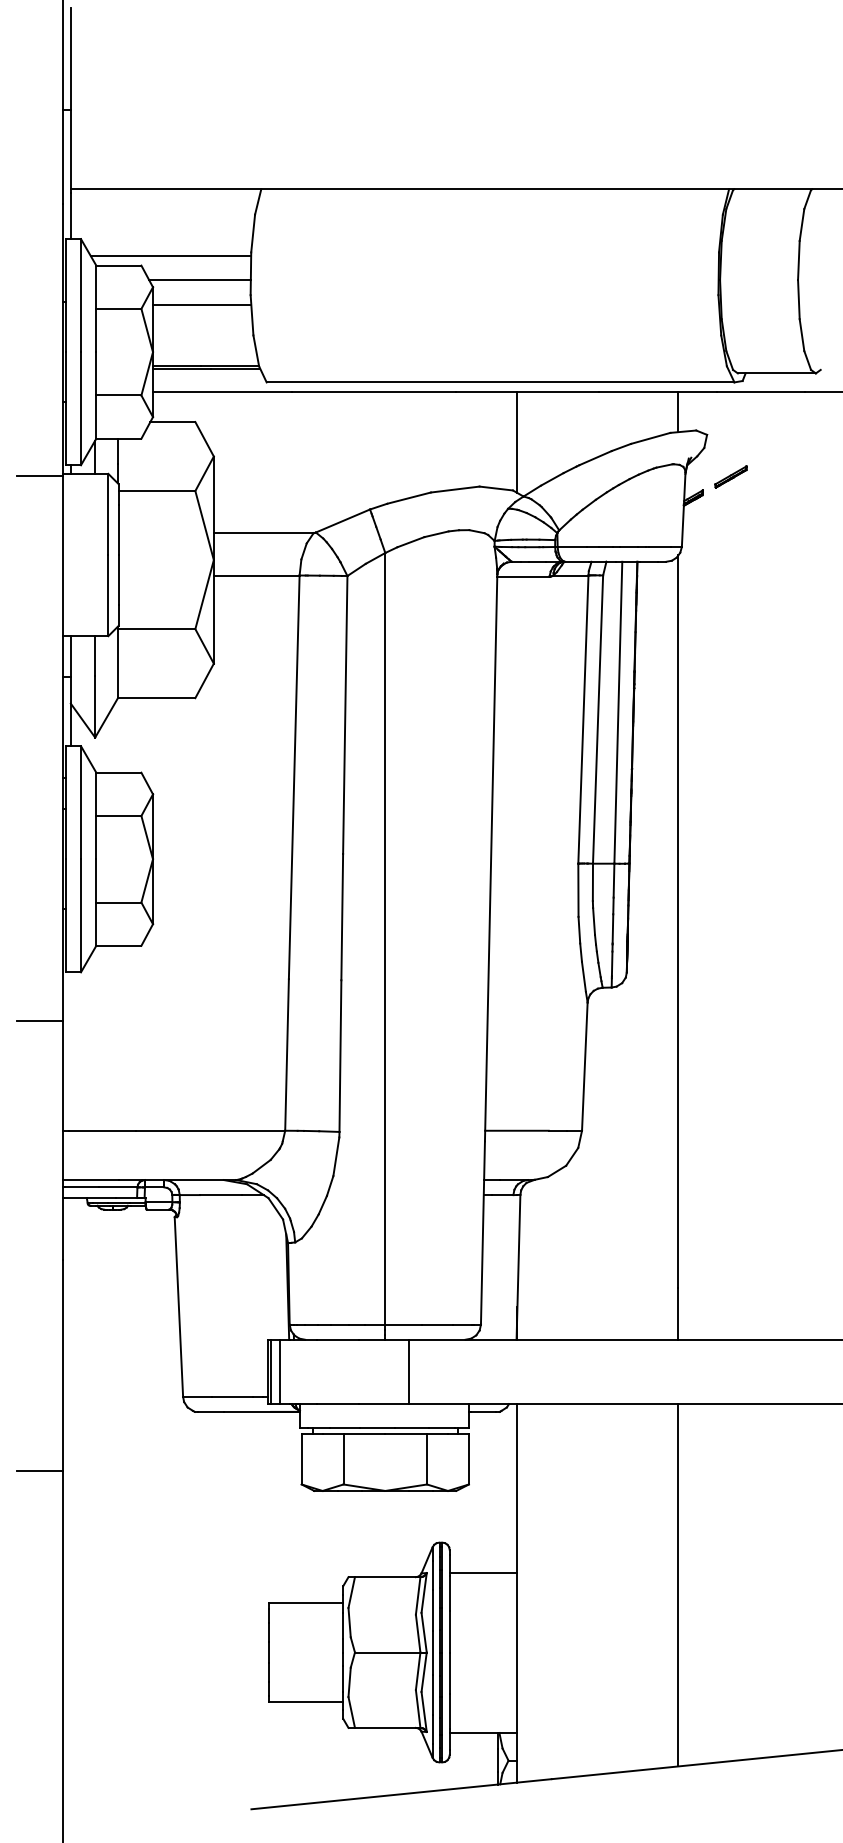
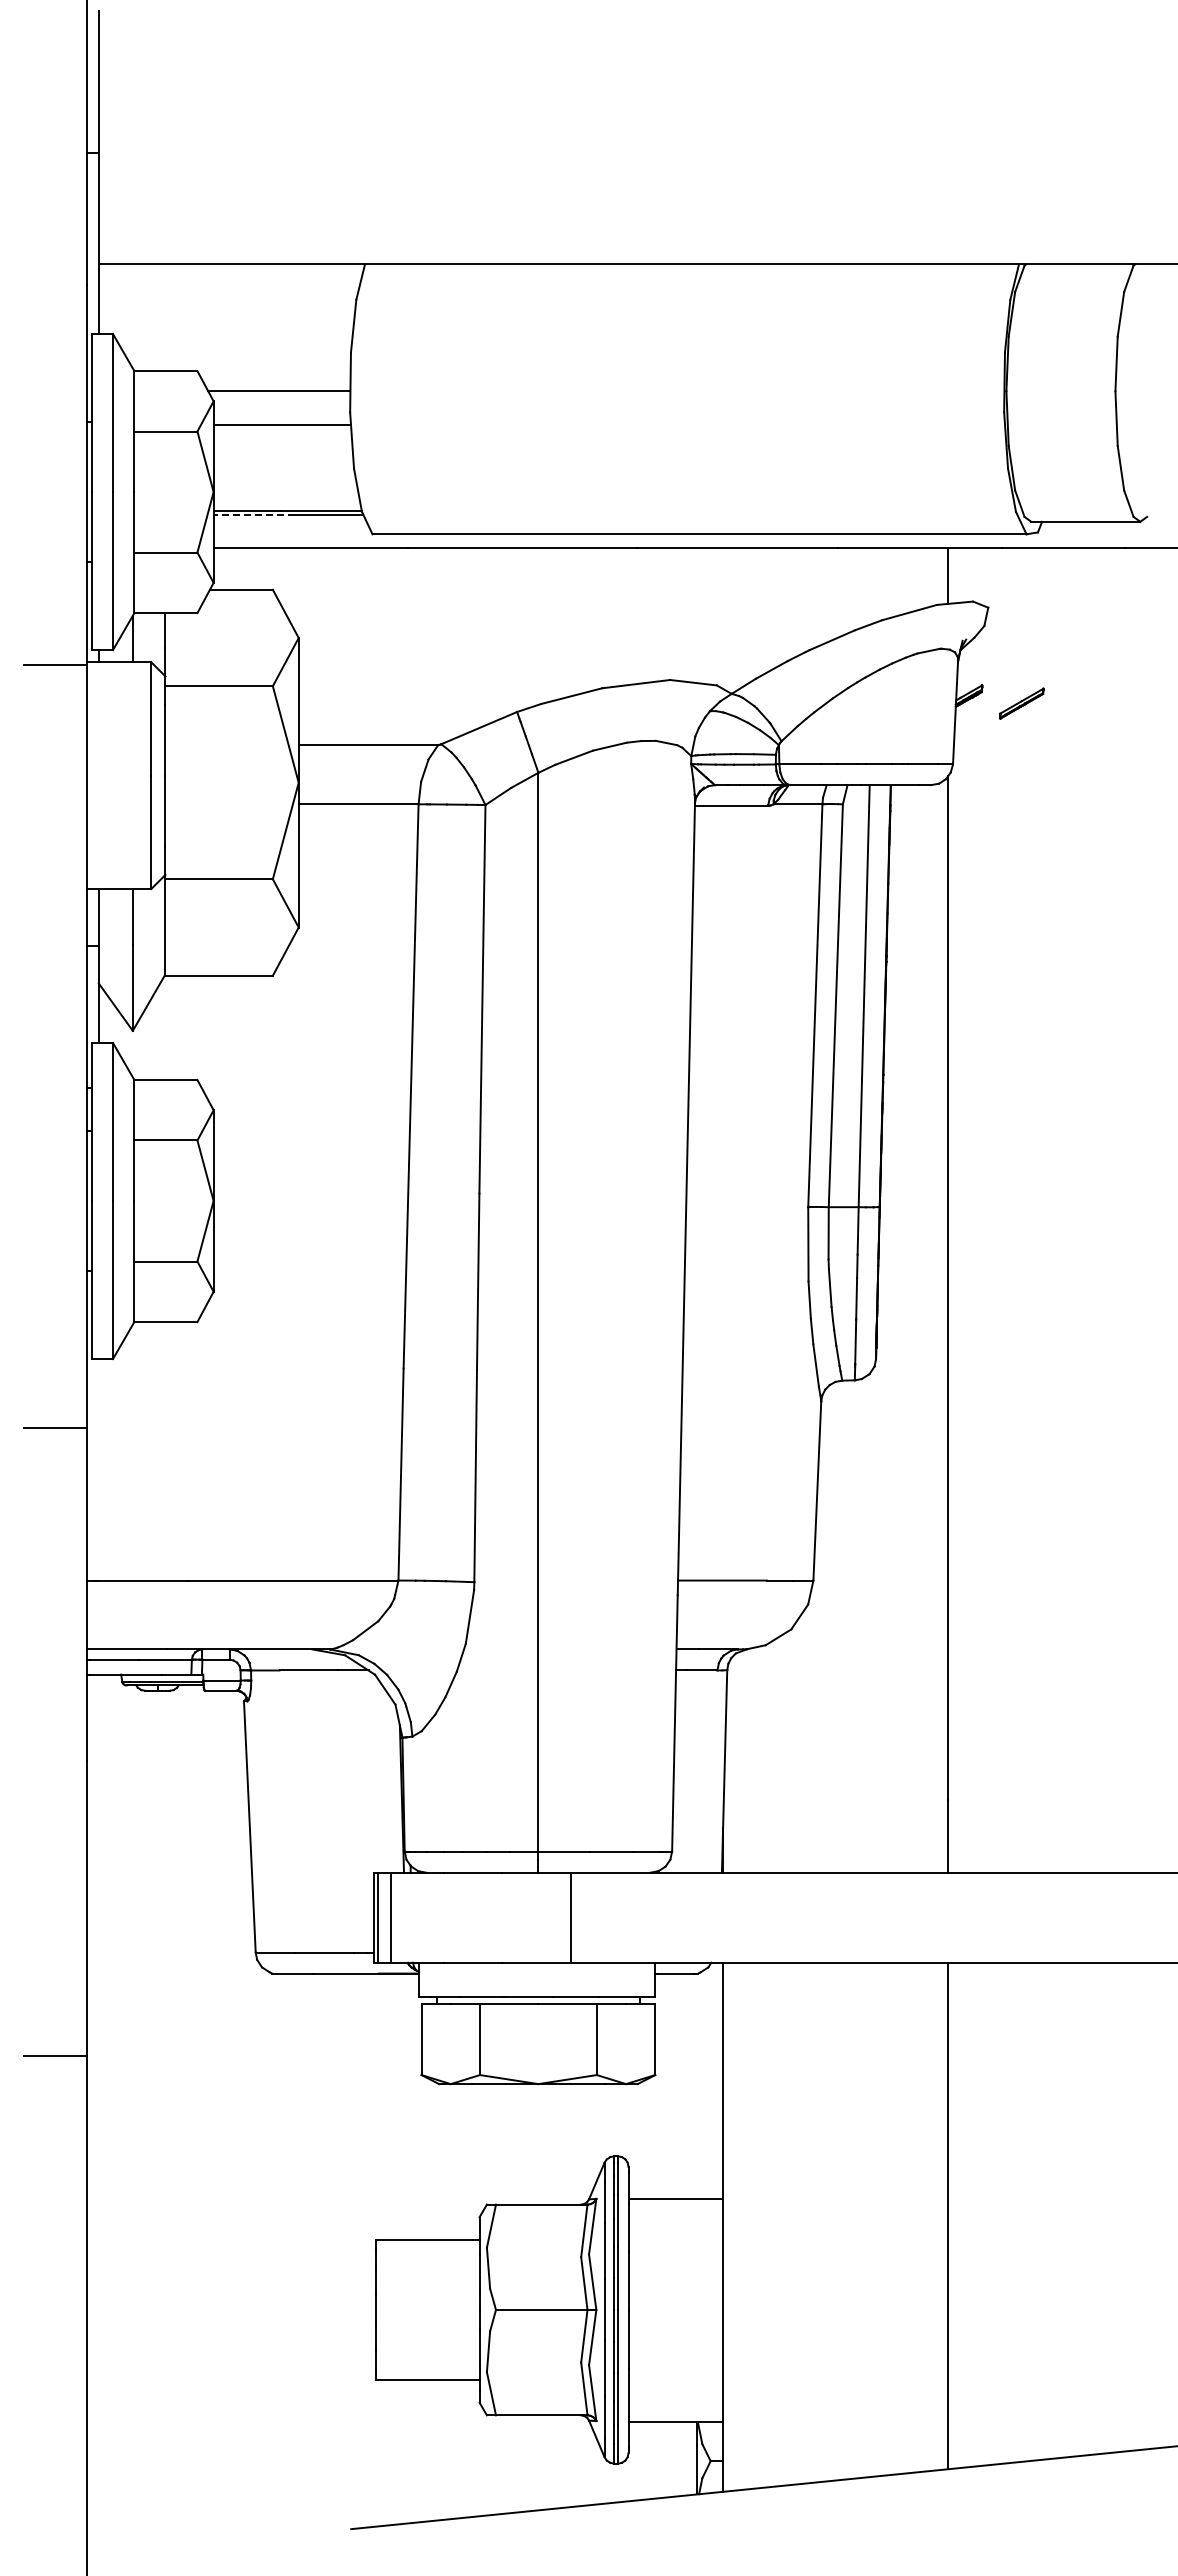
line: (170, 255) -> (238, 357), removed
line: (181, 368) -> (253, 515), solid -> dashed
line: (517, 441) -> (723, 617), removed
part: (730, 476) -> (1021, 703), moved

